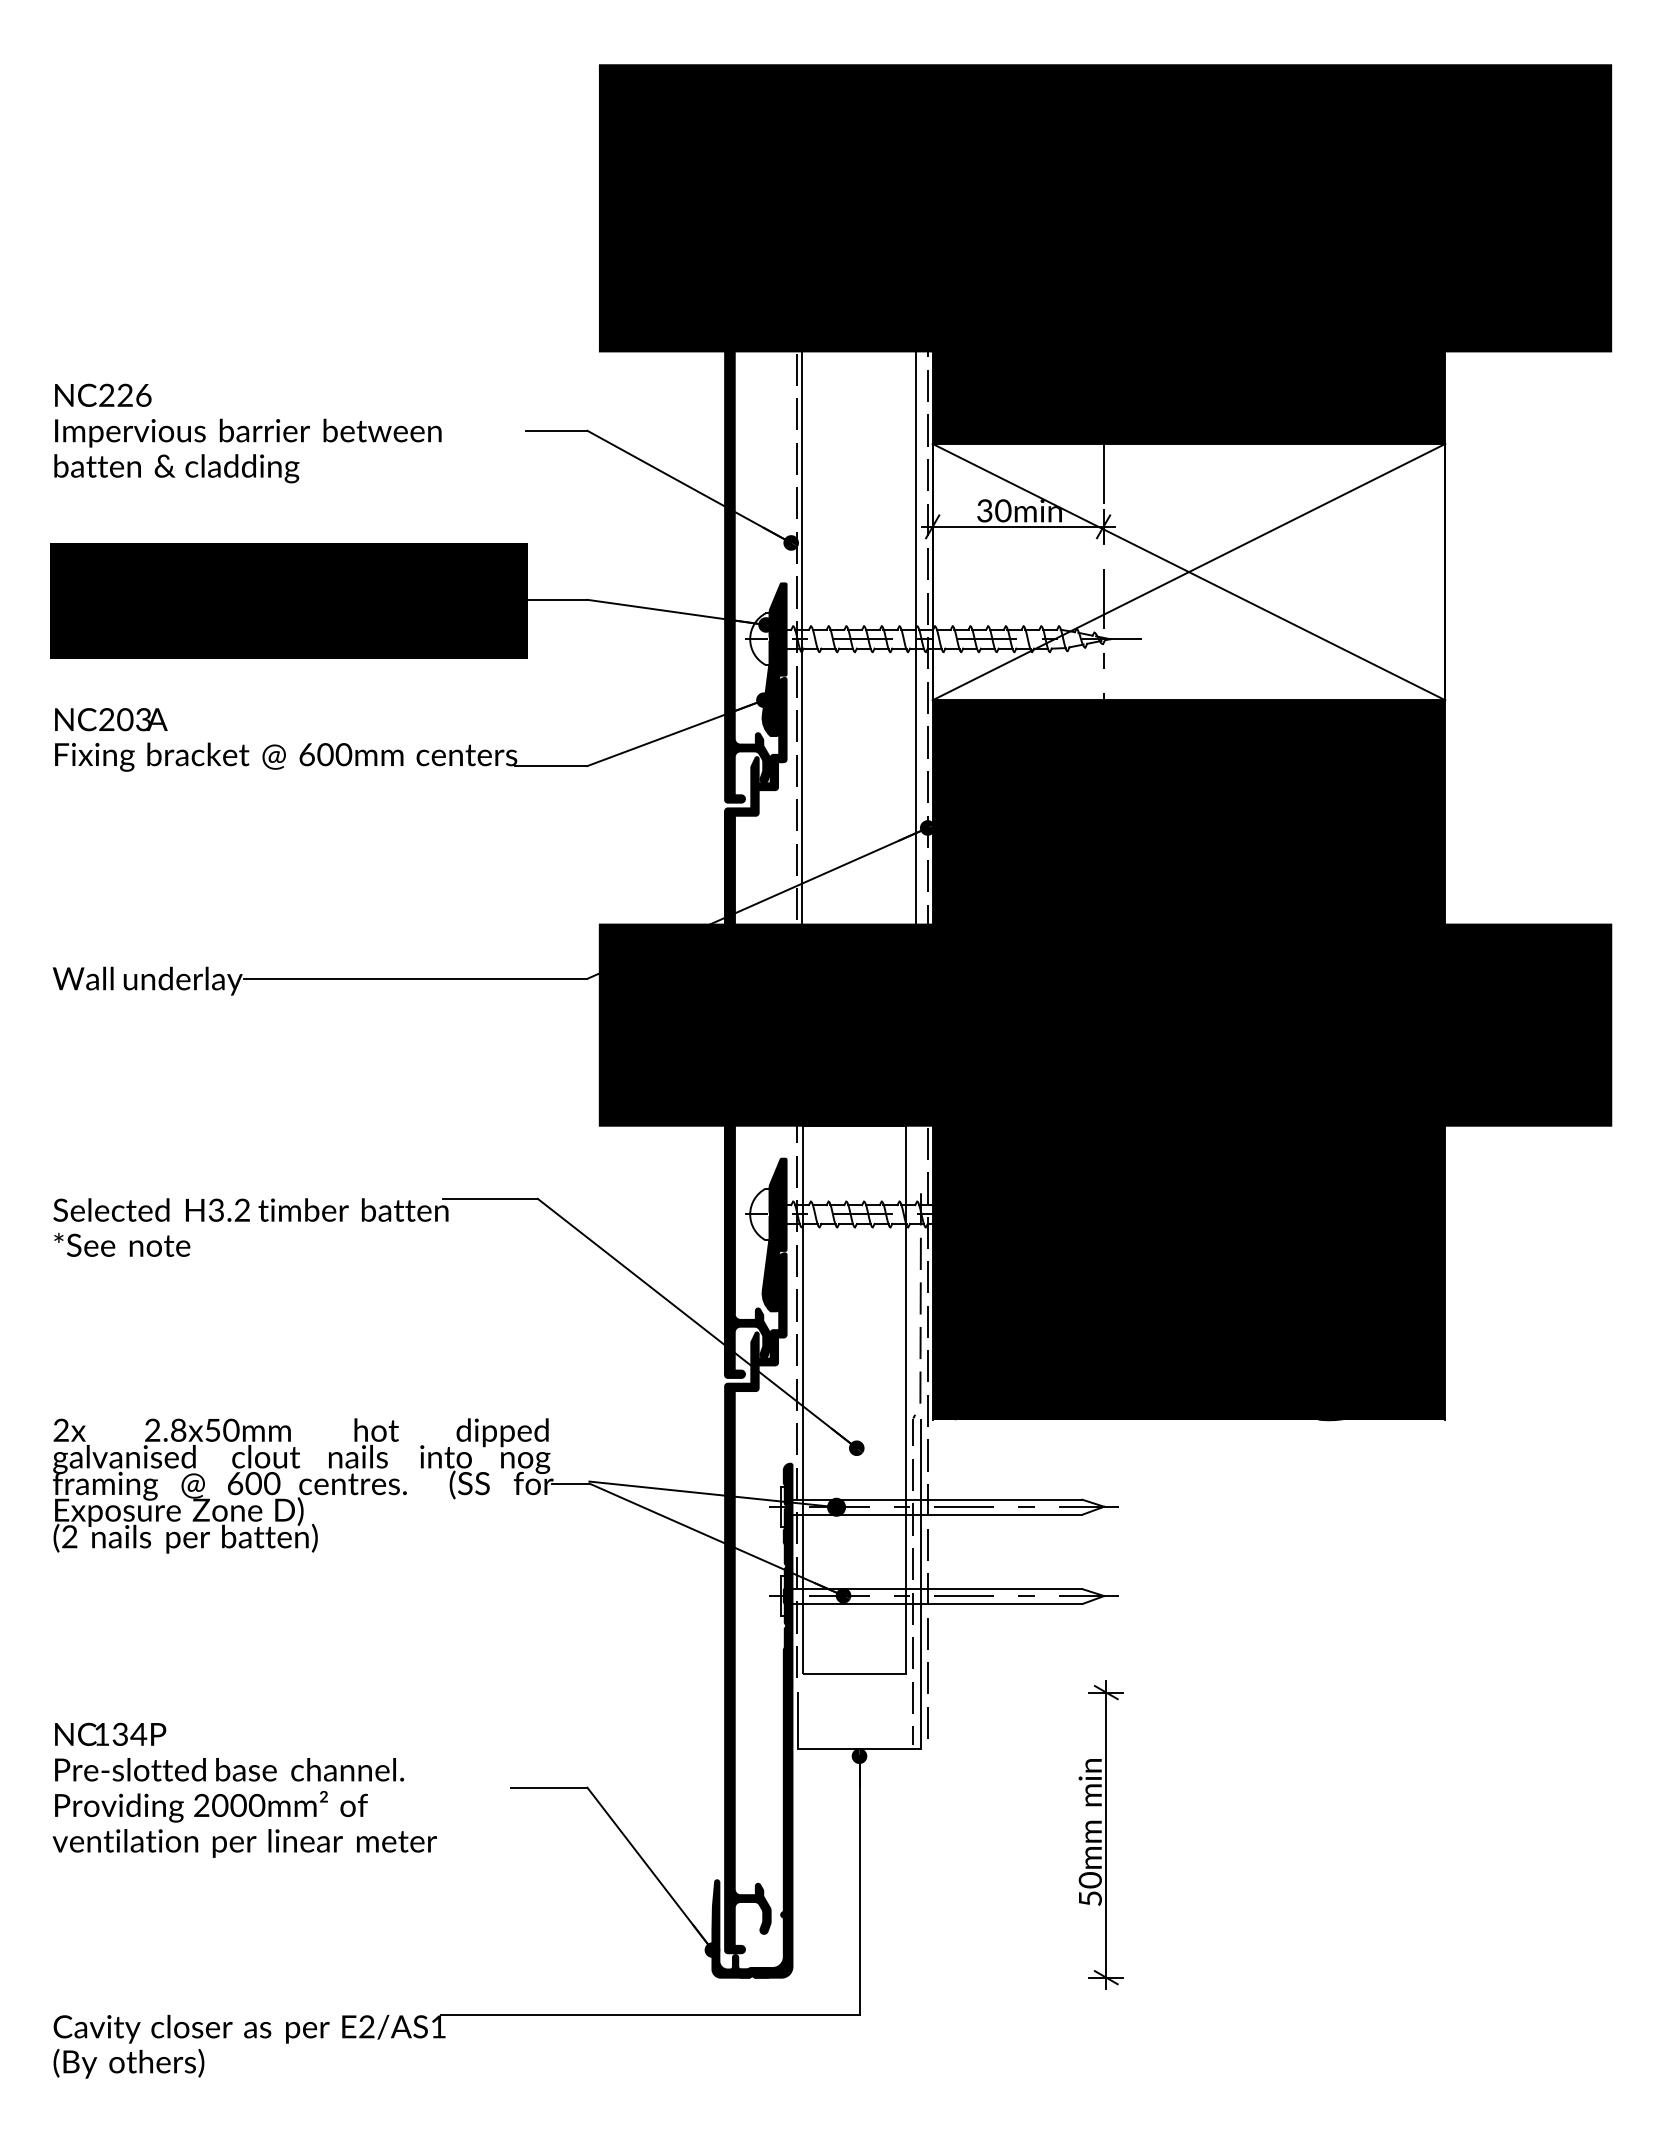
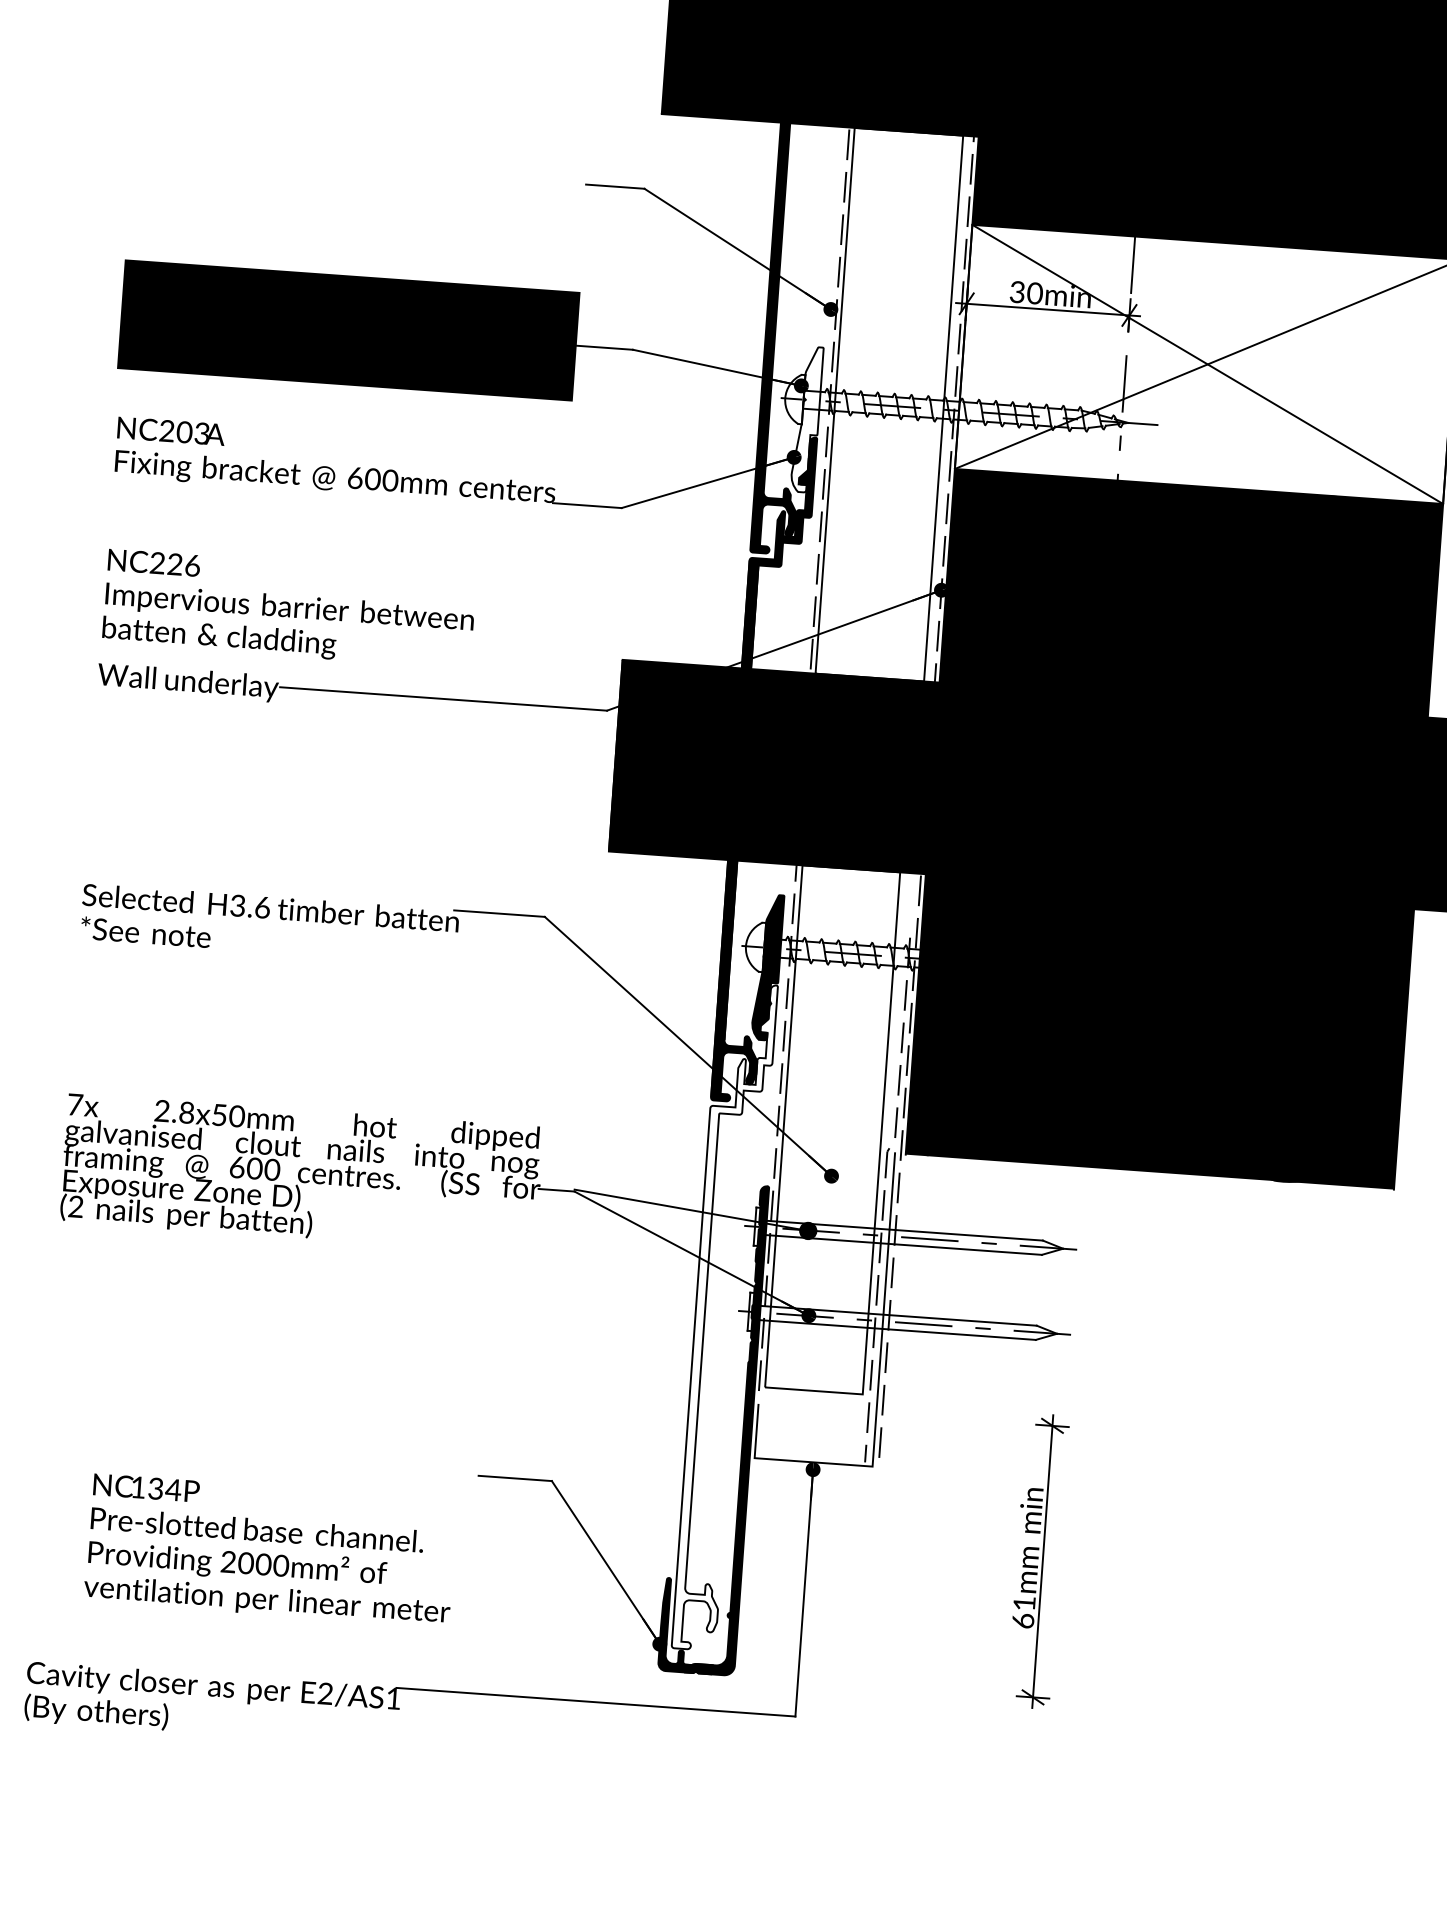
text: (247, 433) -> (288, 609), moved
fill: (774, 659) -> (807, 419), removed
text: (242, 1209) -> (262, 906), H3.2 -> H3.6
text: (61, 1429) -> (75, 1103), 2x -> 7x
fill: (755, 1603) -> (724, 1317), removed
text: (244, 1789) -> (270, 1549), moved
text: (1089, 1889) -> (1023, 1612), 50mm -> 61mm

